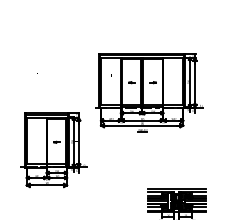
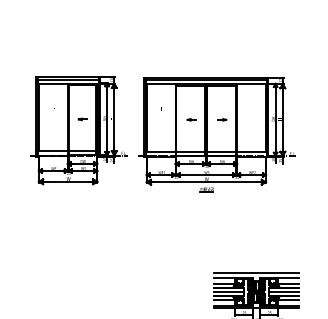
part: (53, 150) -> (77, 131), moved

